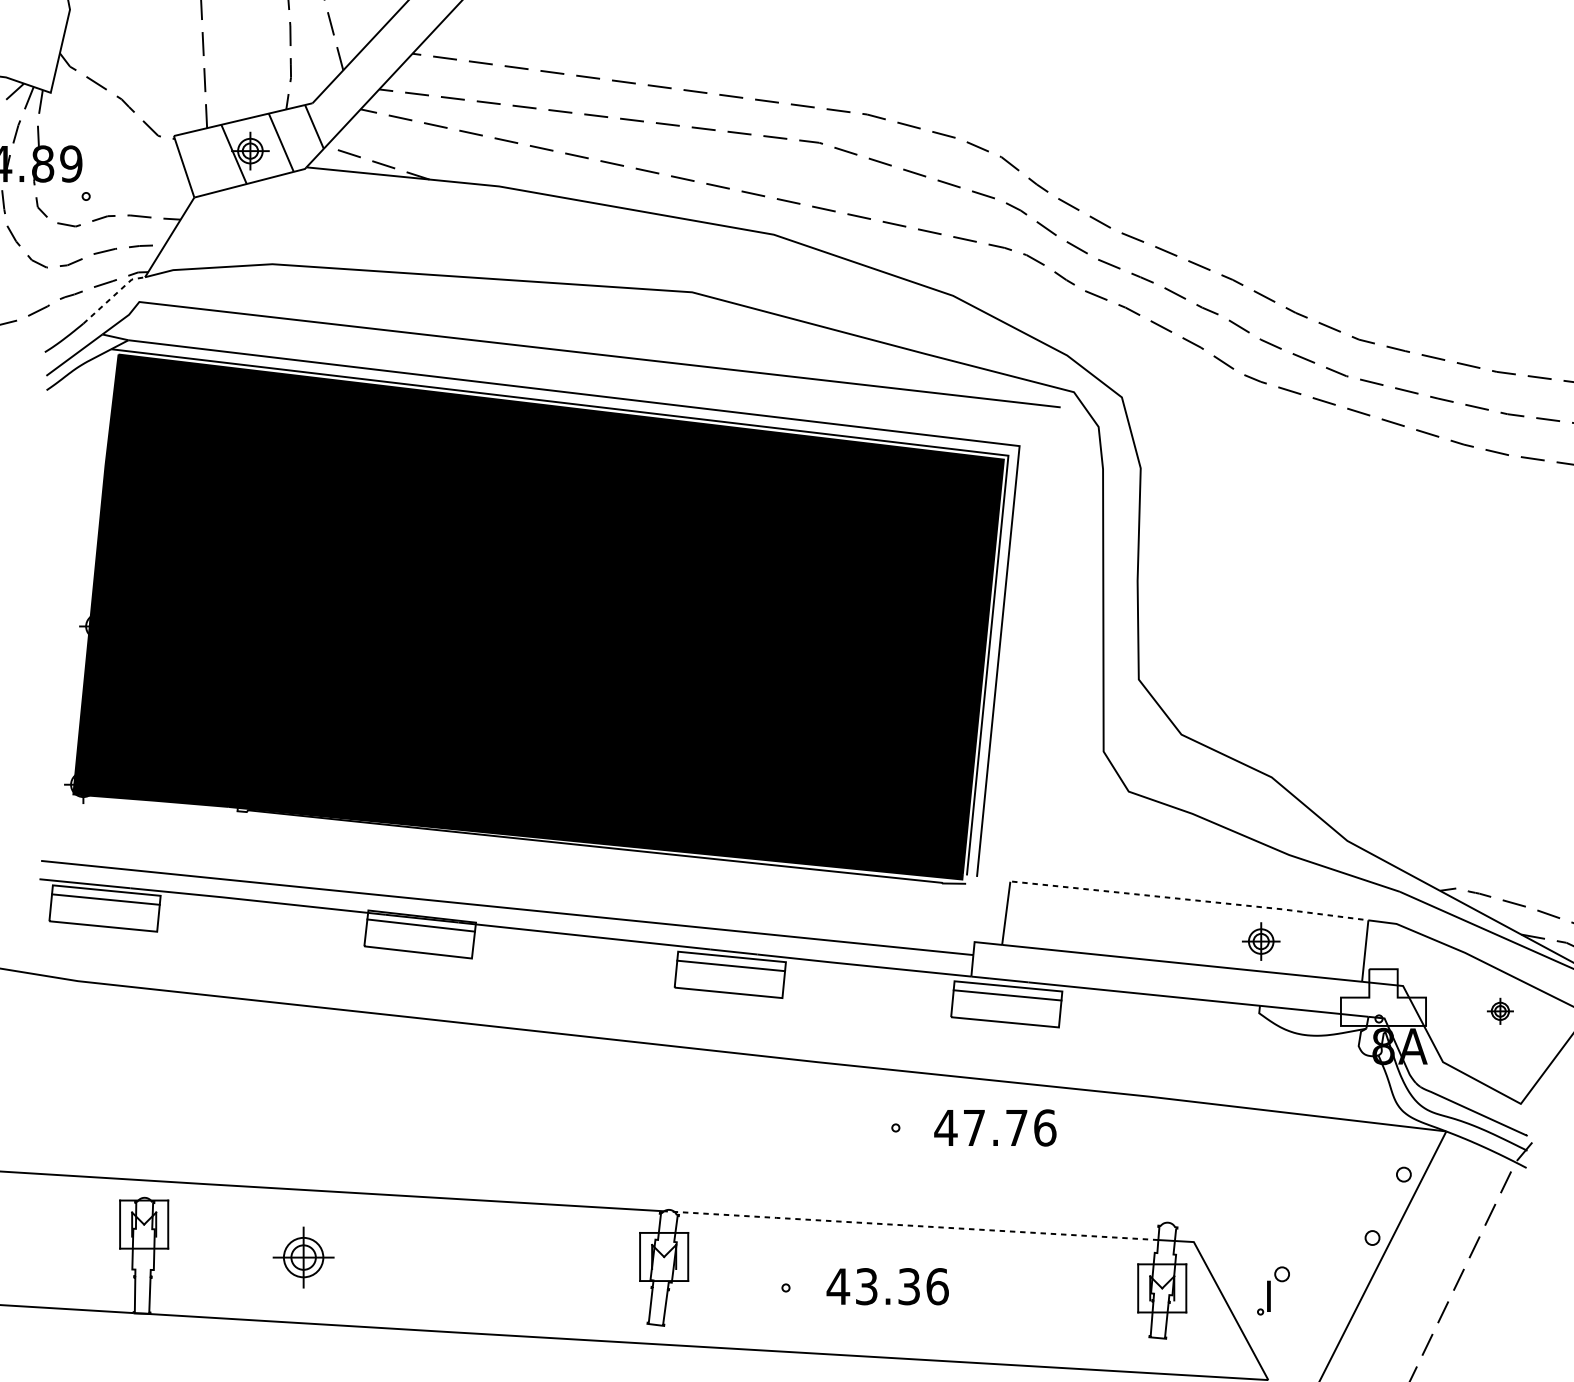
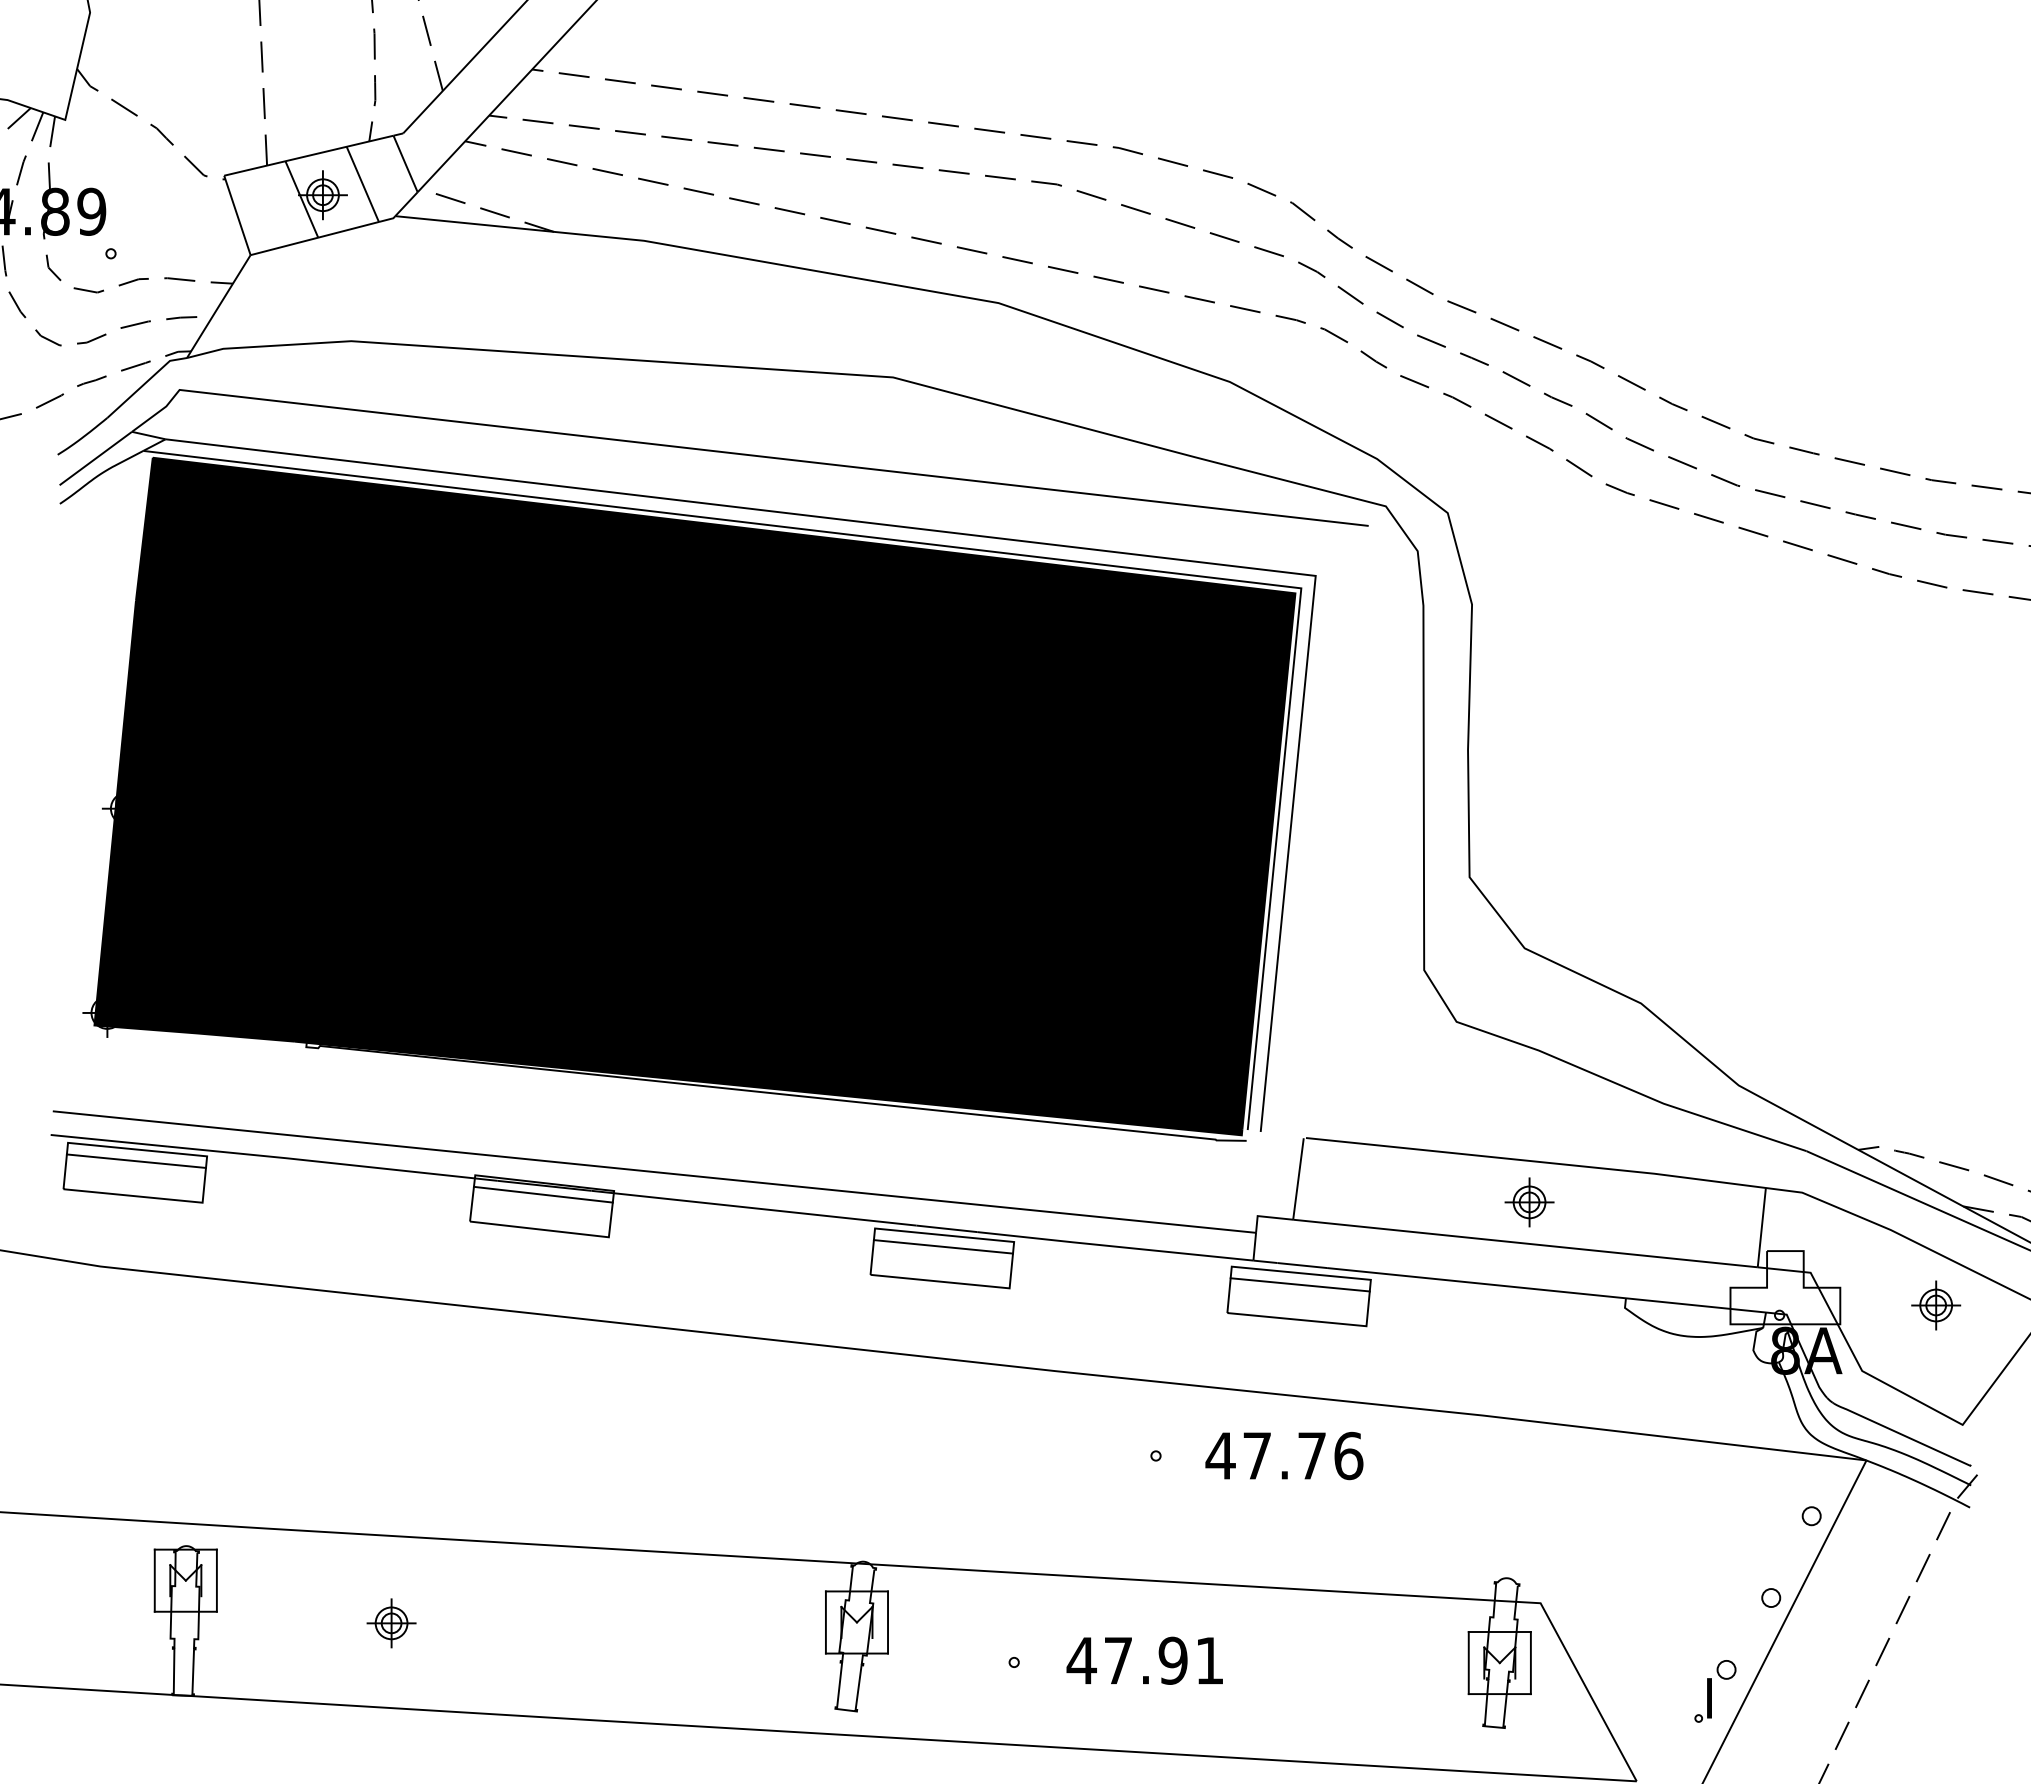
line: (112, 297) -> (145, 383), dashed -> solid
line: (1191, 899) -> (1537, 1161), dashed -> solid
part: (1261, 941) -> (1529, 1202), moved
part: (1500, 1011) -> (1936, 1305), size x1.43
line: (910, 1225) -> (1174, 1582), dashed -> solid
part: (303, 1257) -> (391, 1623), size x0.62
text: (902, 1286) -> (1164, 1660), 43.36 -> 47.91
part: (1273, 1291) -> (1715, 1691), moved

